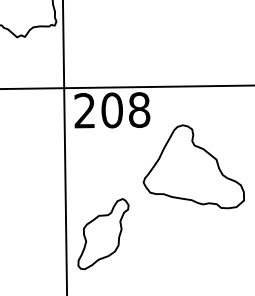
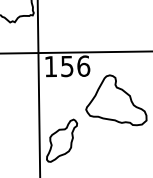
text: (112, 110) -> (67, 66), 208 -> 156

